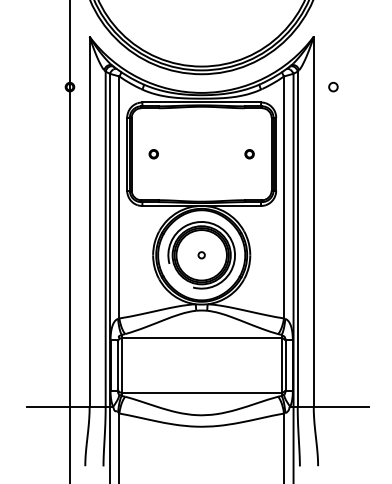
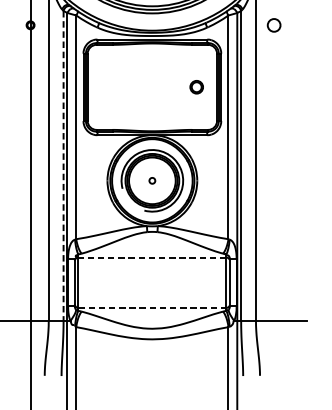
circle: (333, 86) -> (274, 24), size x1.6
part: (153, 154) -> (107, 87), removed
part: (249, 154) -> (196, 87), size x1.6
line: (105, 239) -> (63, 166), solid -> dashed
line: (201, 338) -> (152, 257), solid -> dashed
line: (201, 392) -> (152, 307), solid -> dashed

